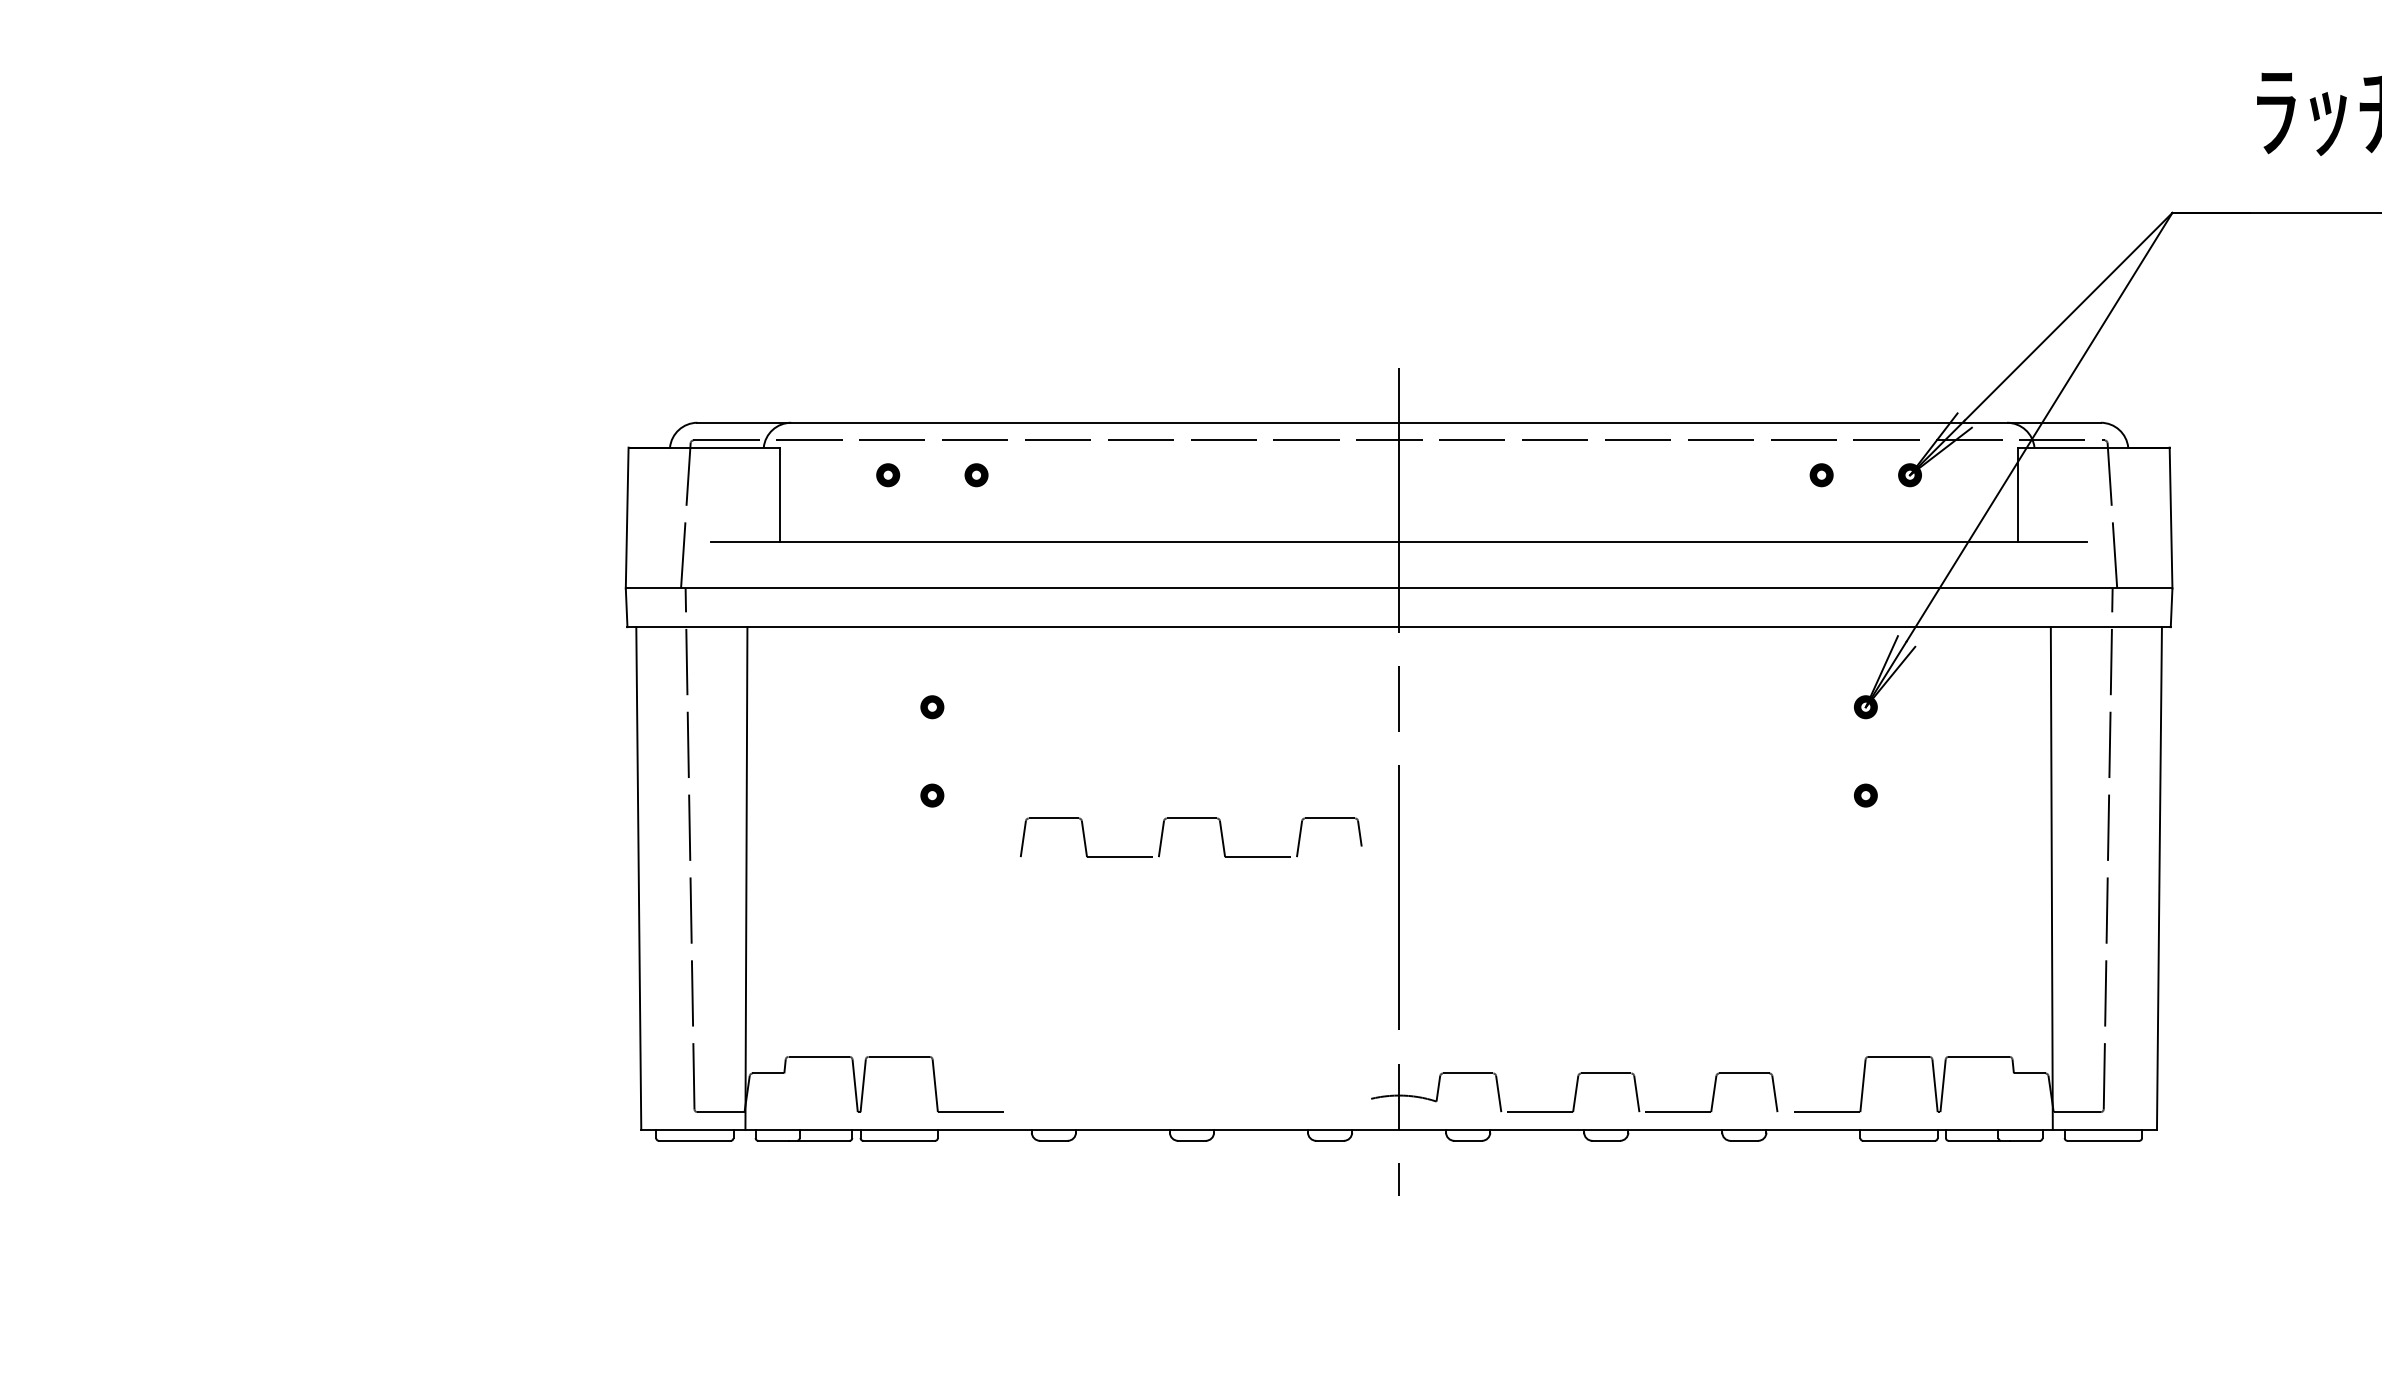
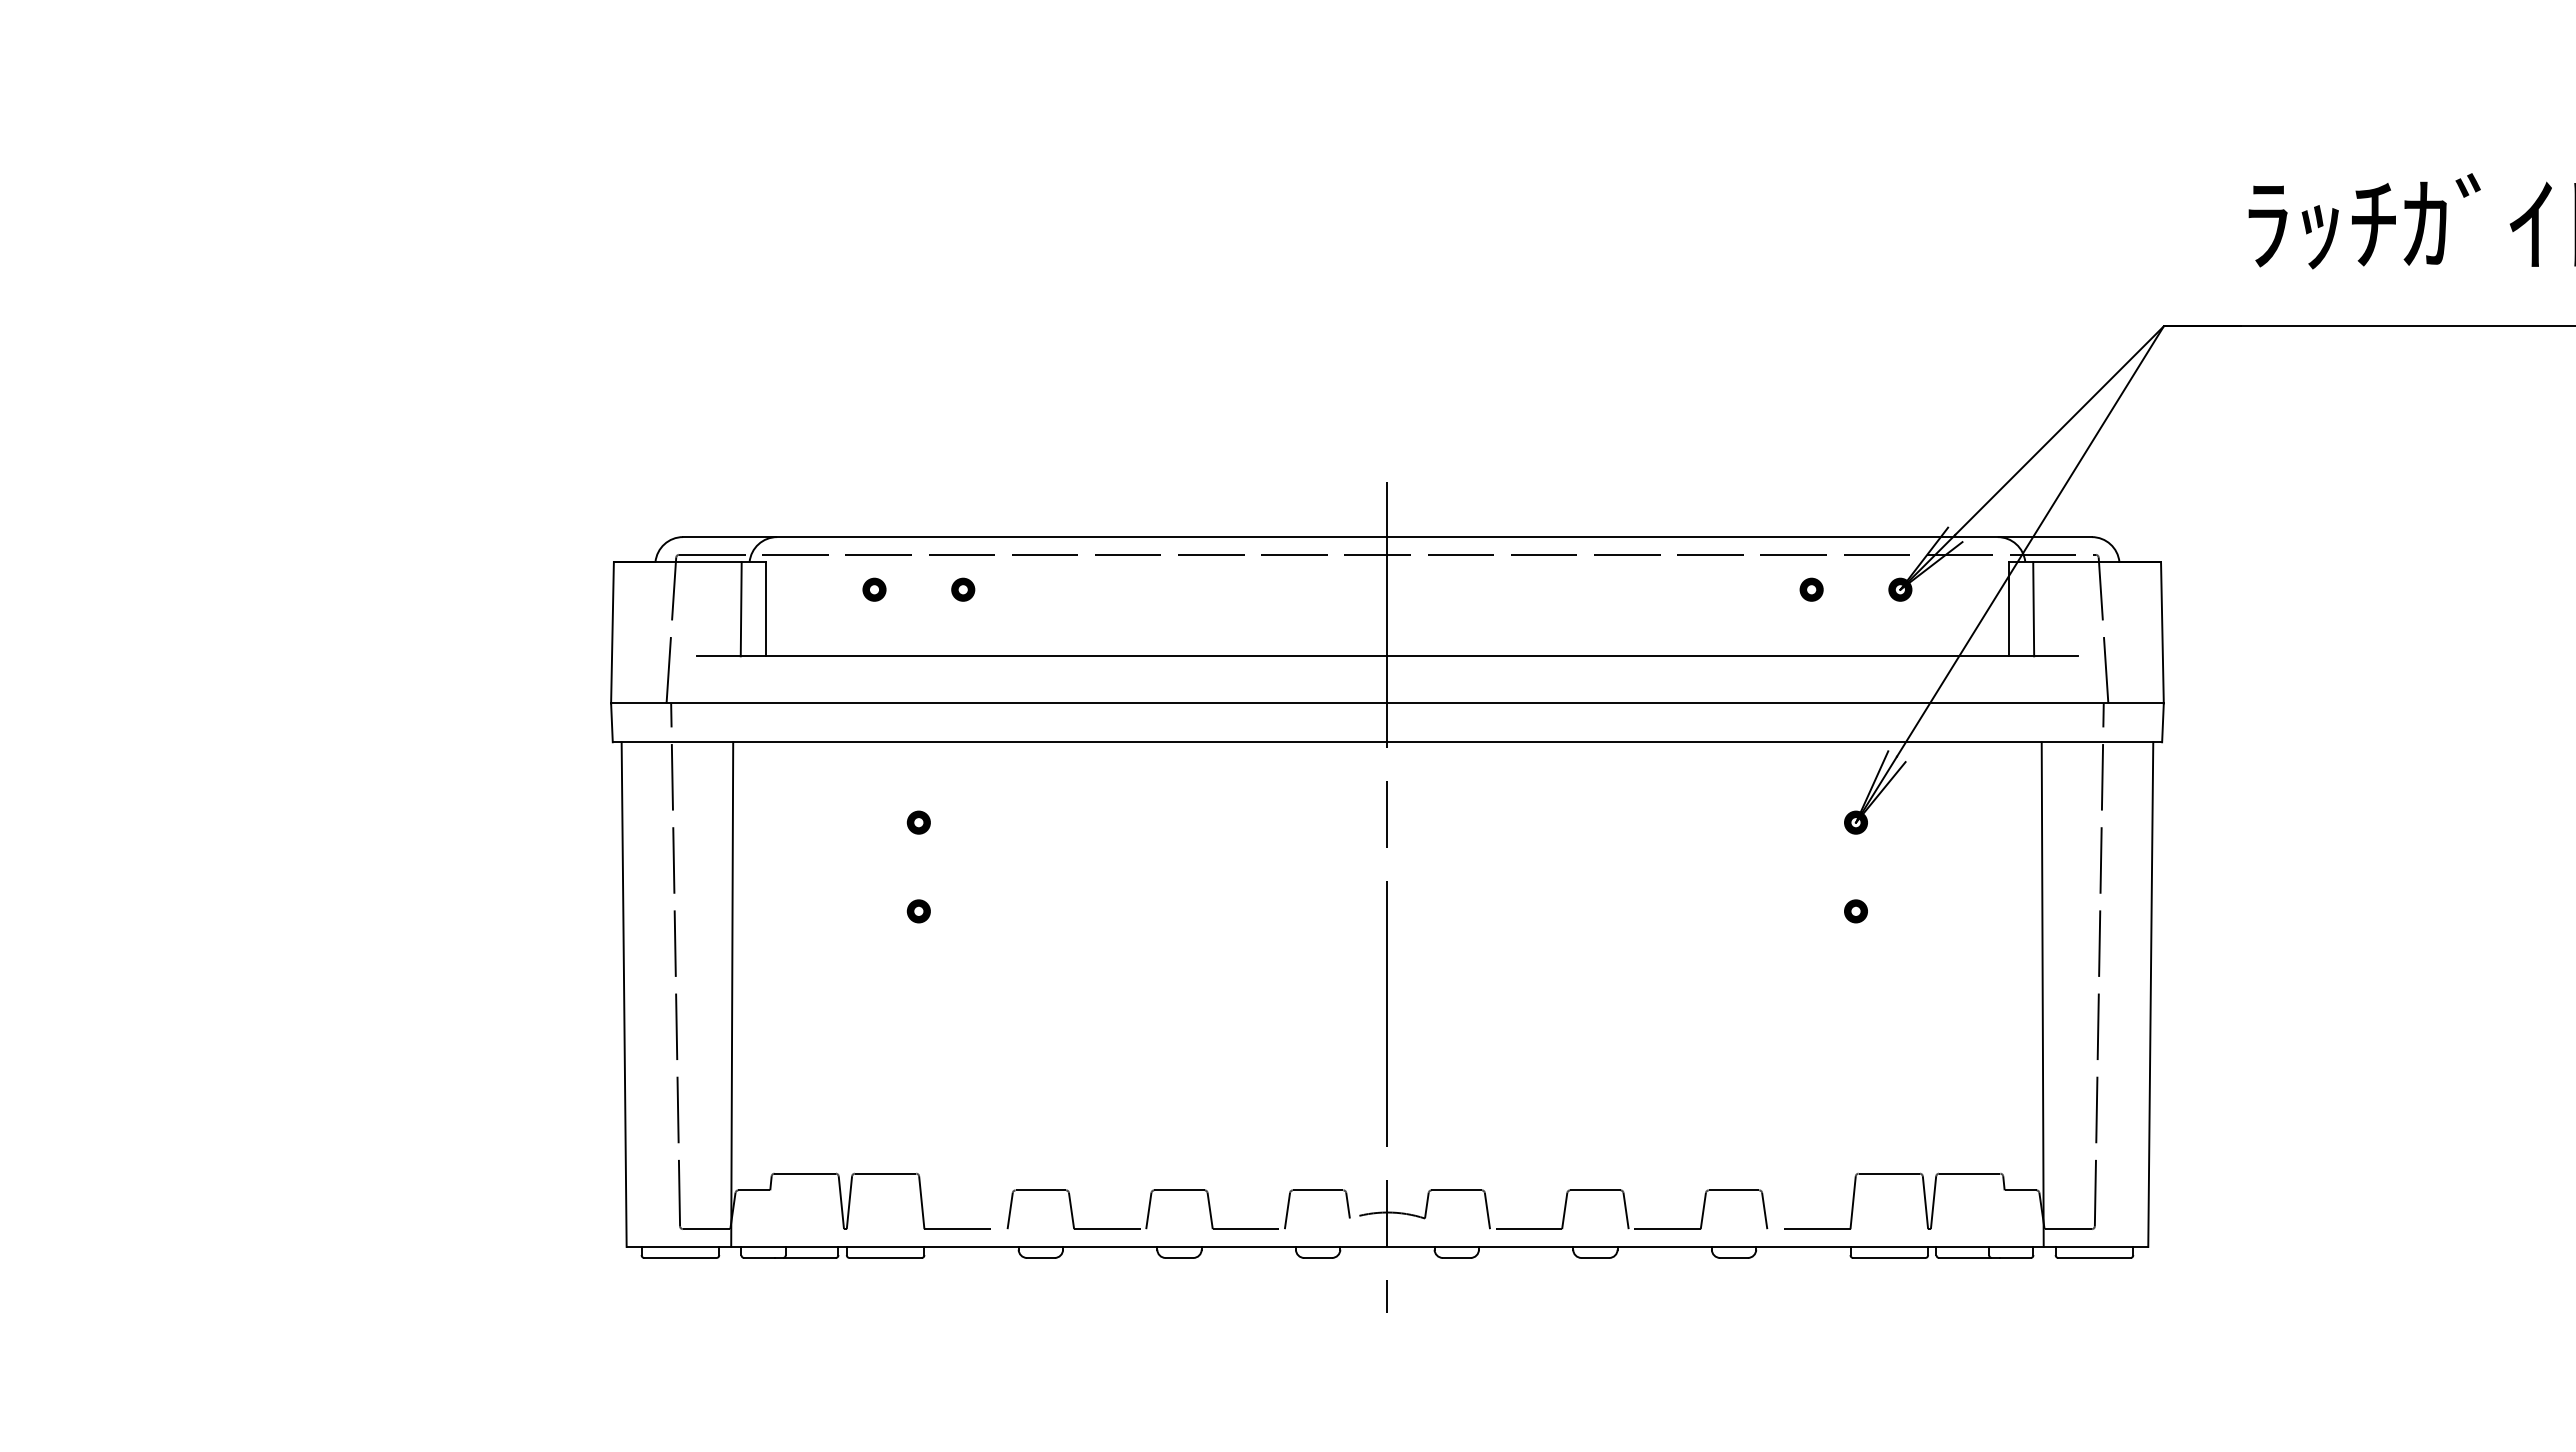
line: (754, 494) -> (740, 609), added
line: (2042, 494) -> (2033, 609), added
part: (1190, 818) -> (1178, 1190), moved

